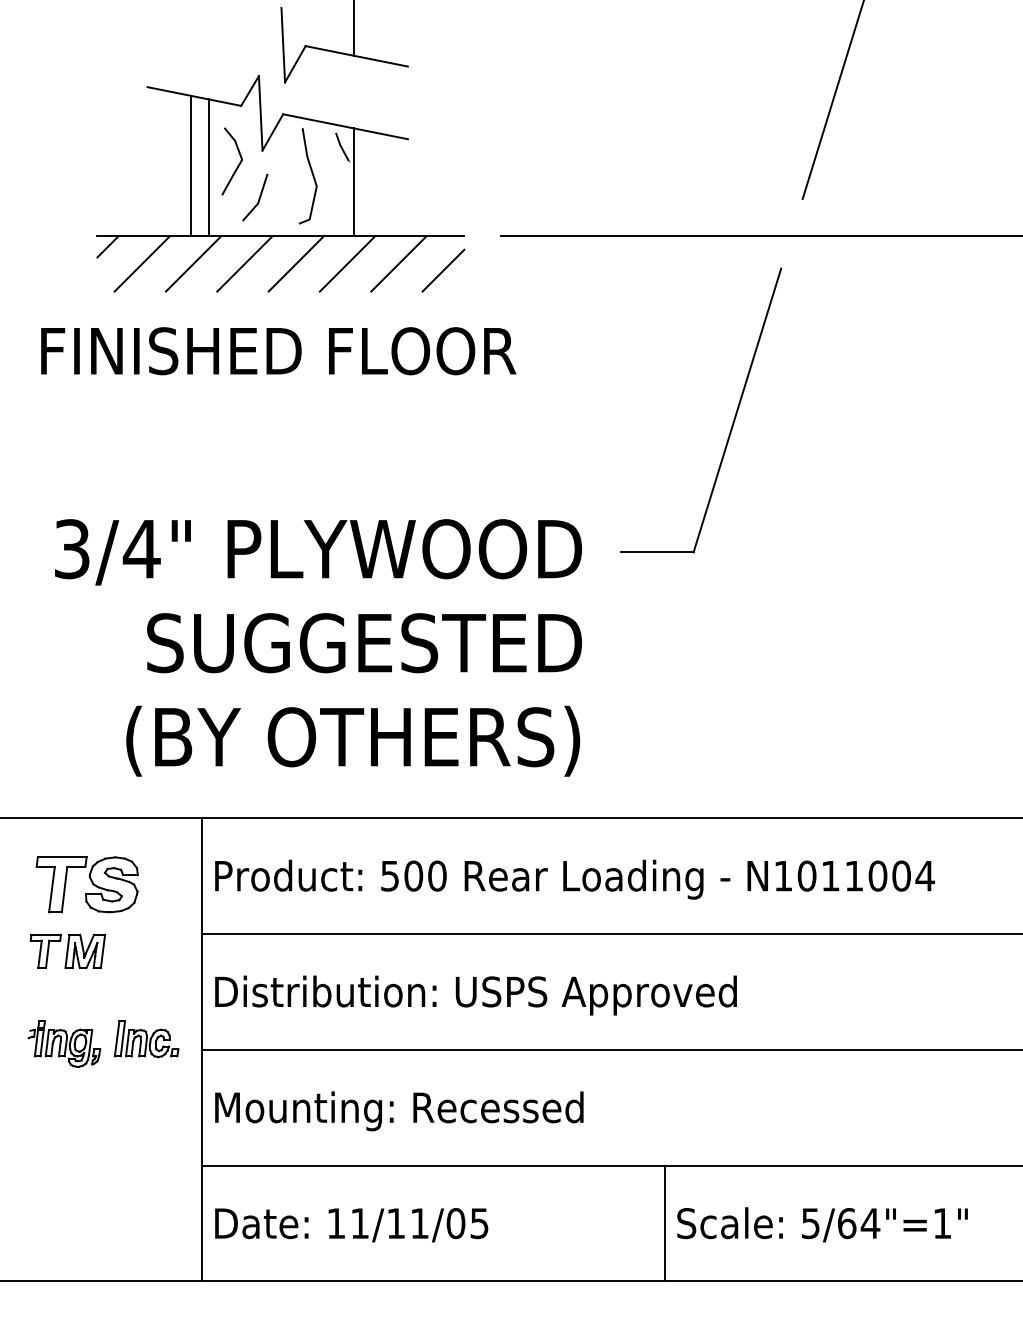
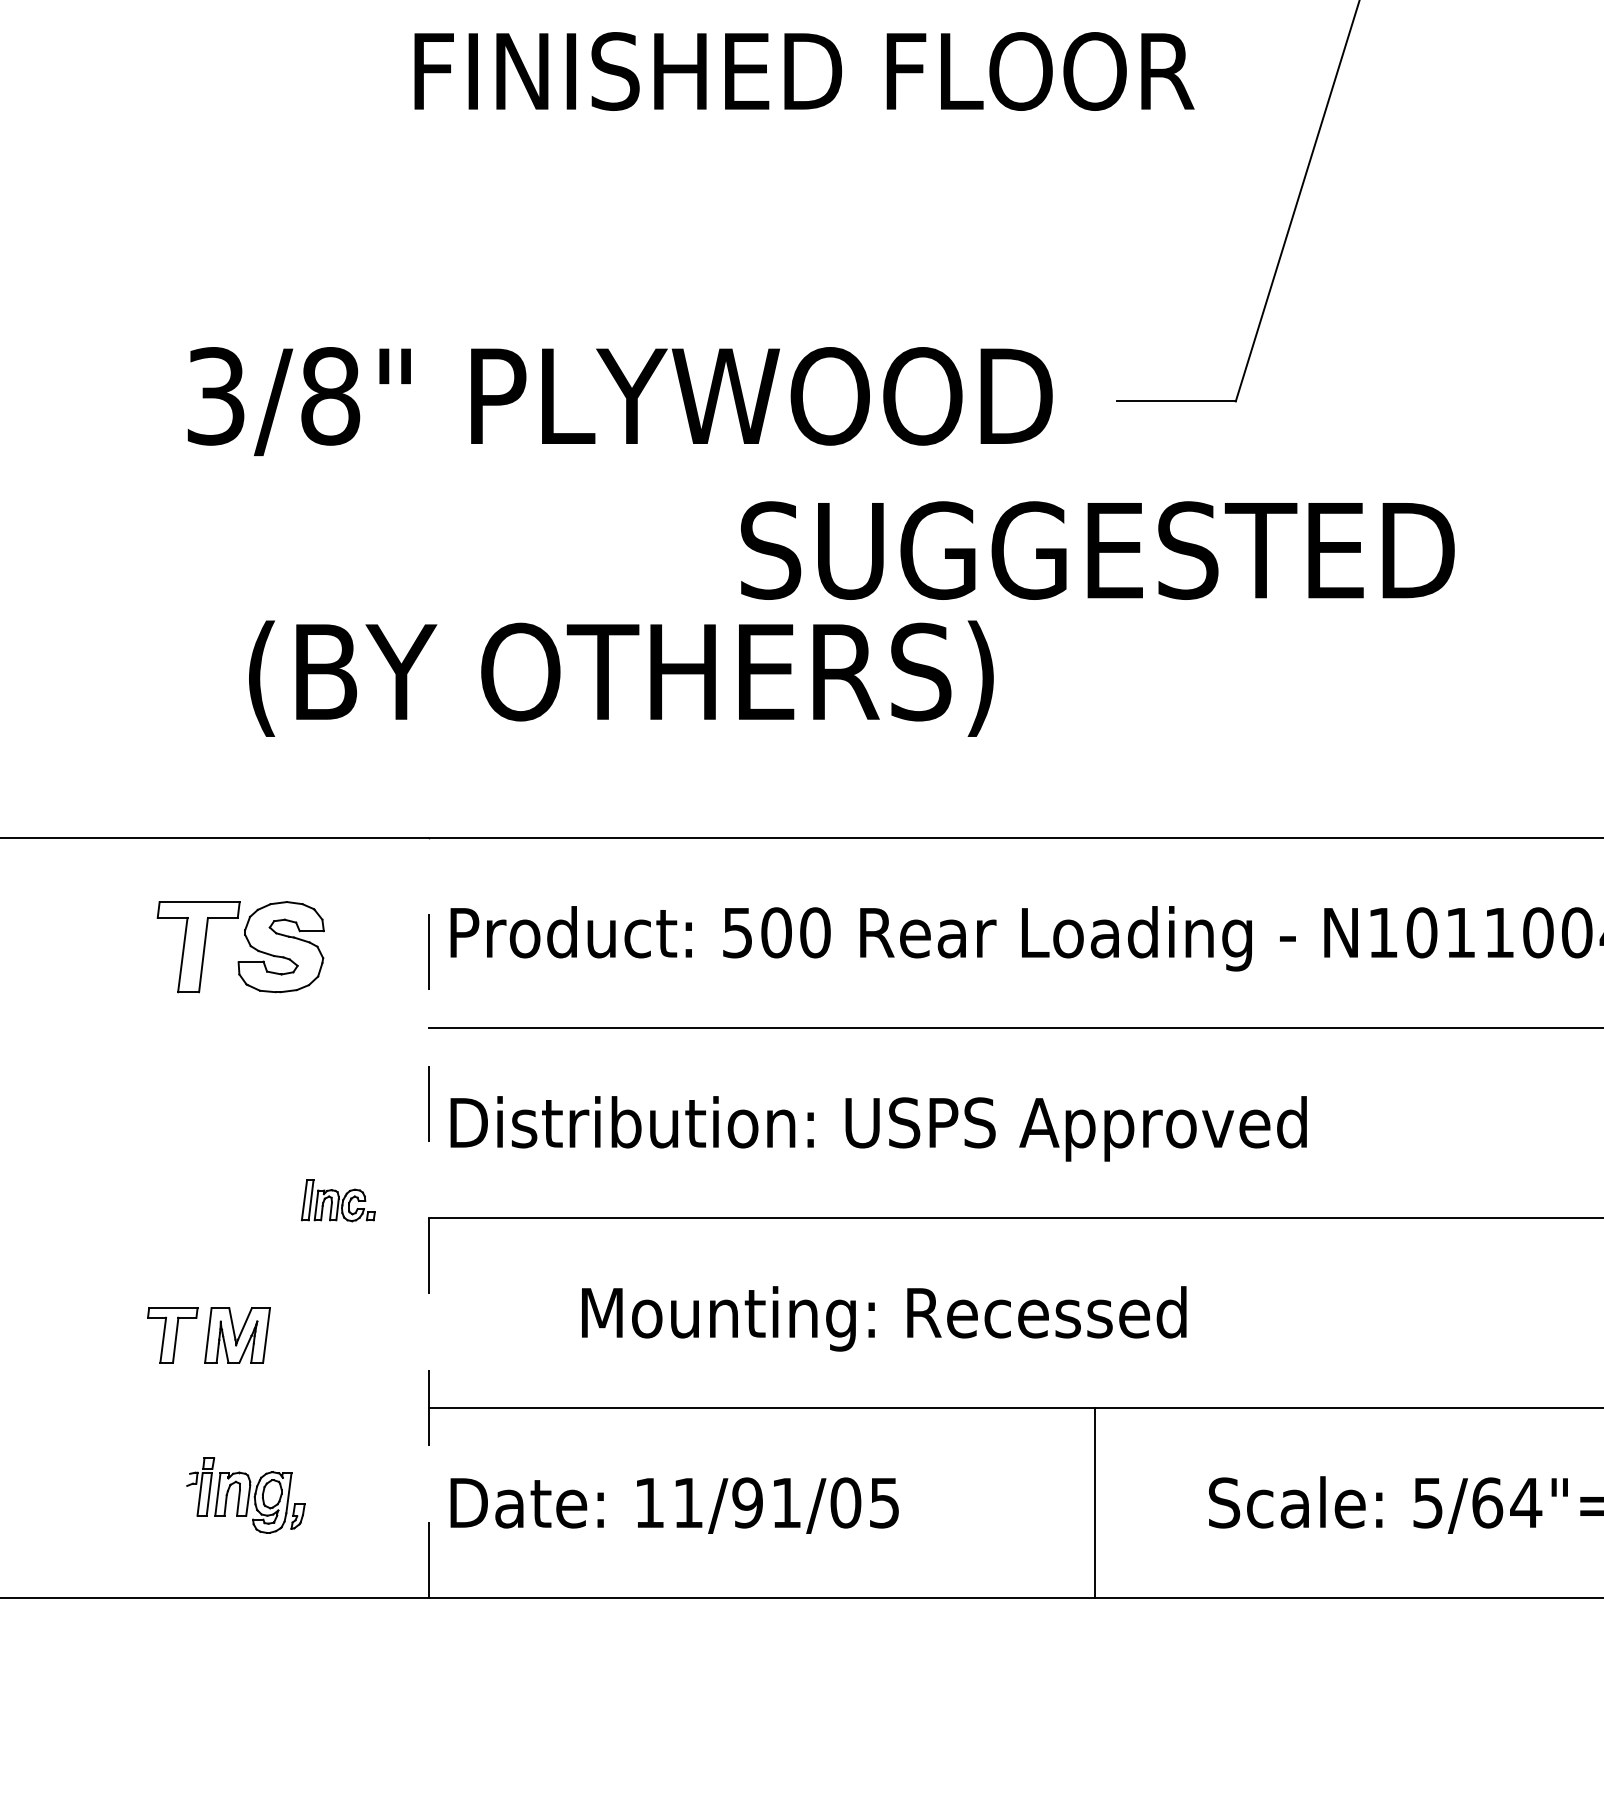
text: (278, 351) -> (804, 71), moved
text: (141, 549) -> (329, 396), 3/4" -> 3/8"
text: (364, 643) -> (1097, 551), moved
text: (353, 740) -> (621, 677), moved
part: (67, 951) -> (208, 1335), moved
part: (146, 1039) -> (337, 1200), size x0.7
part: (64, 1043) -> (246, 1494), moved
line: (201, 1049) -> (428, 1217), solid -> dashed
text: (399, 1111) -> (884, 1319), moved
text: (395, 1223) -> (746, 1502), 11/11/05 -> 11/91/05
line: (665, 1223) -> (1096, 1502), moved

